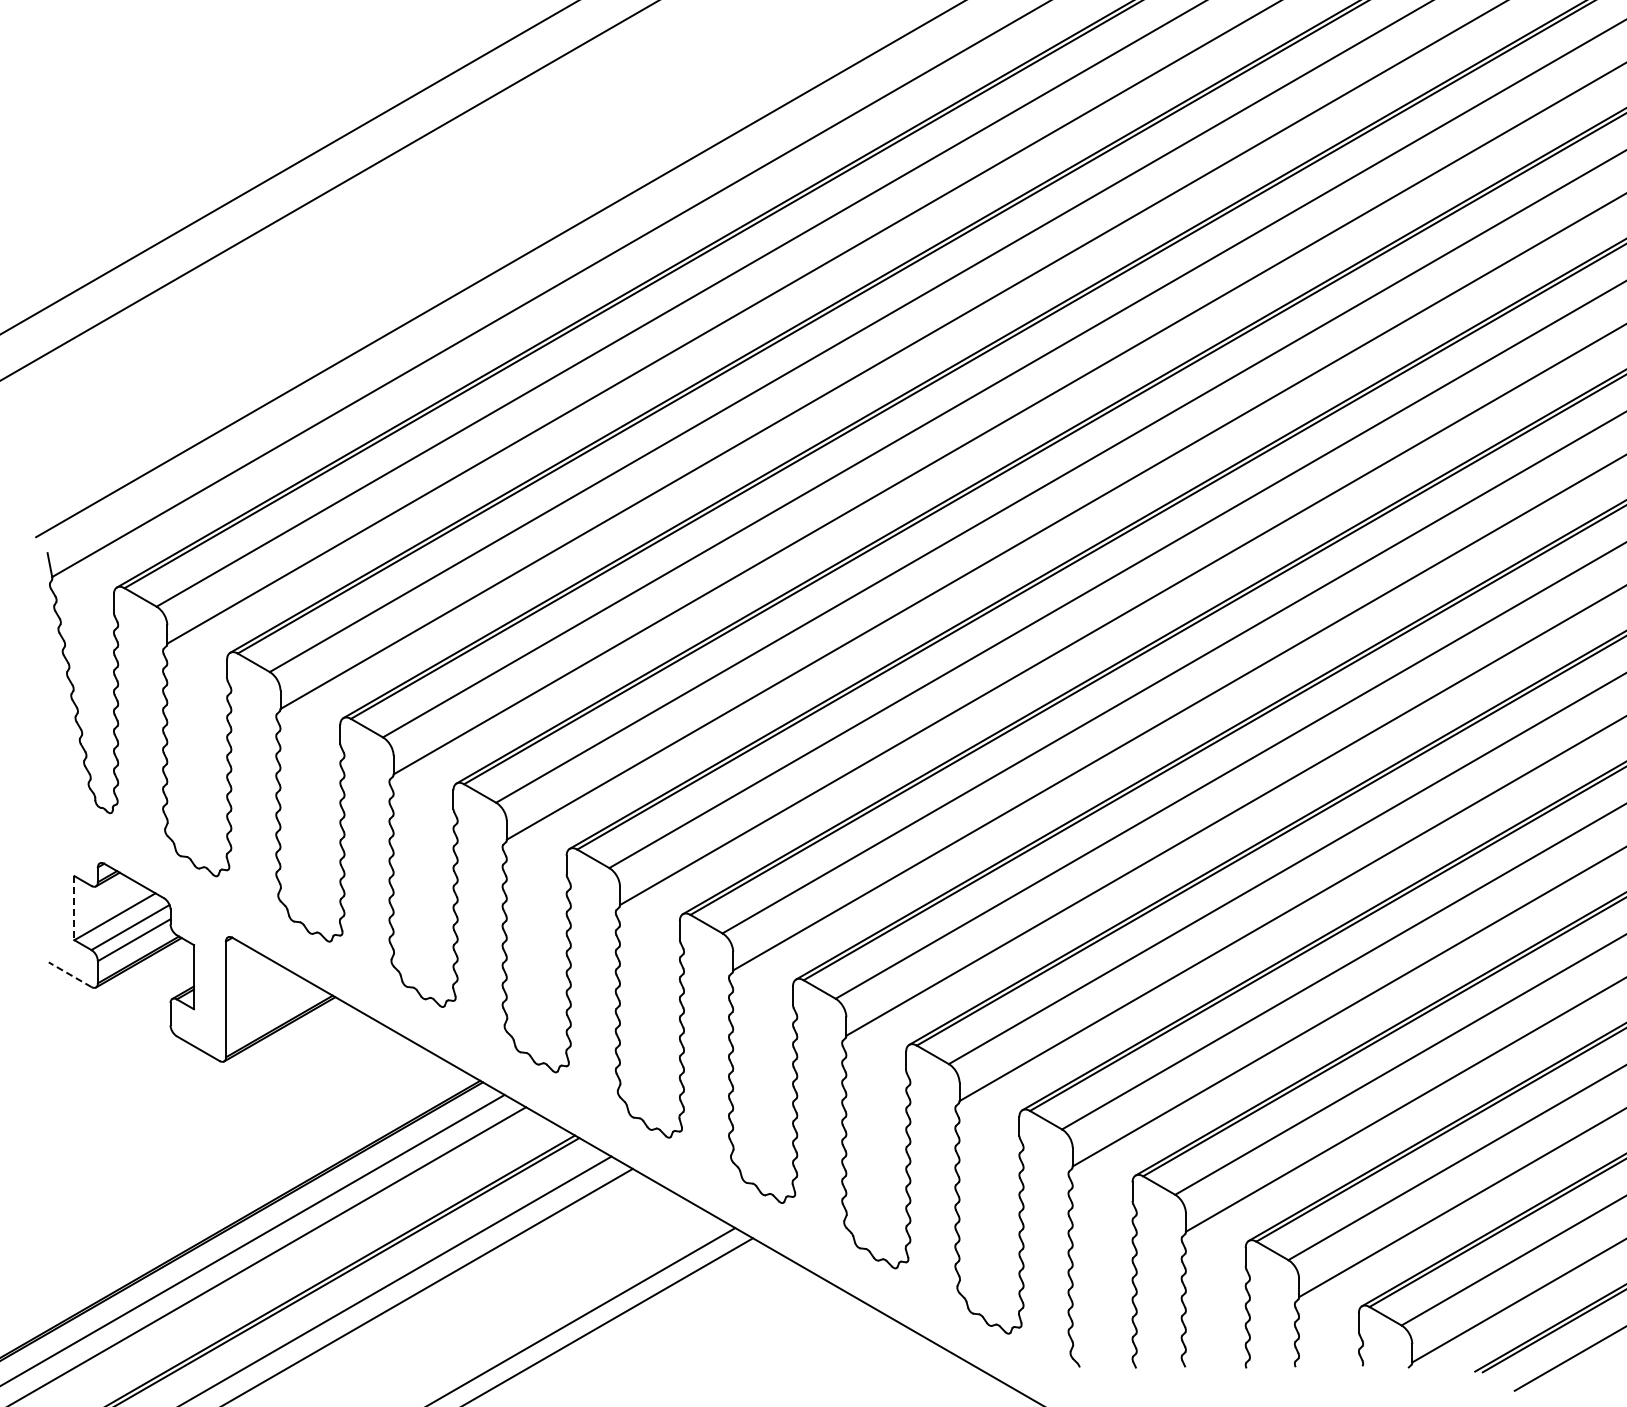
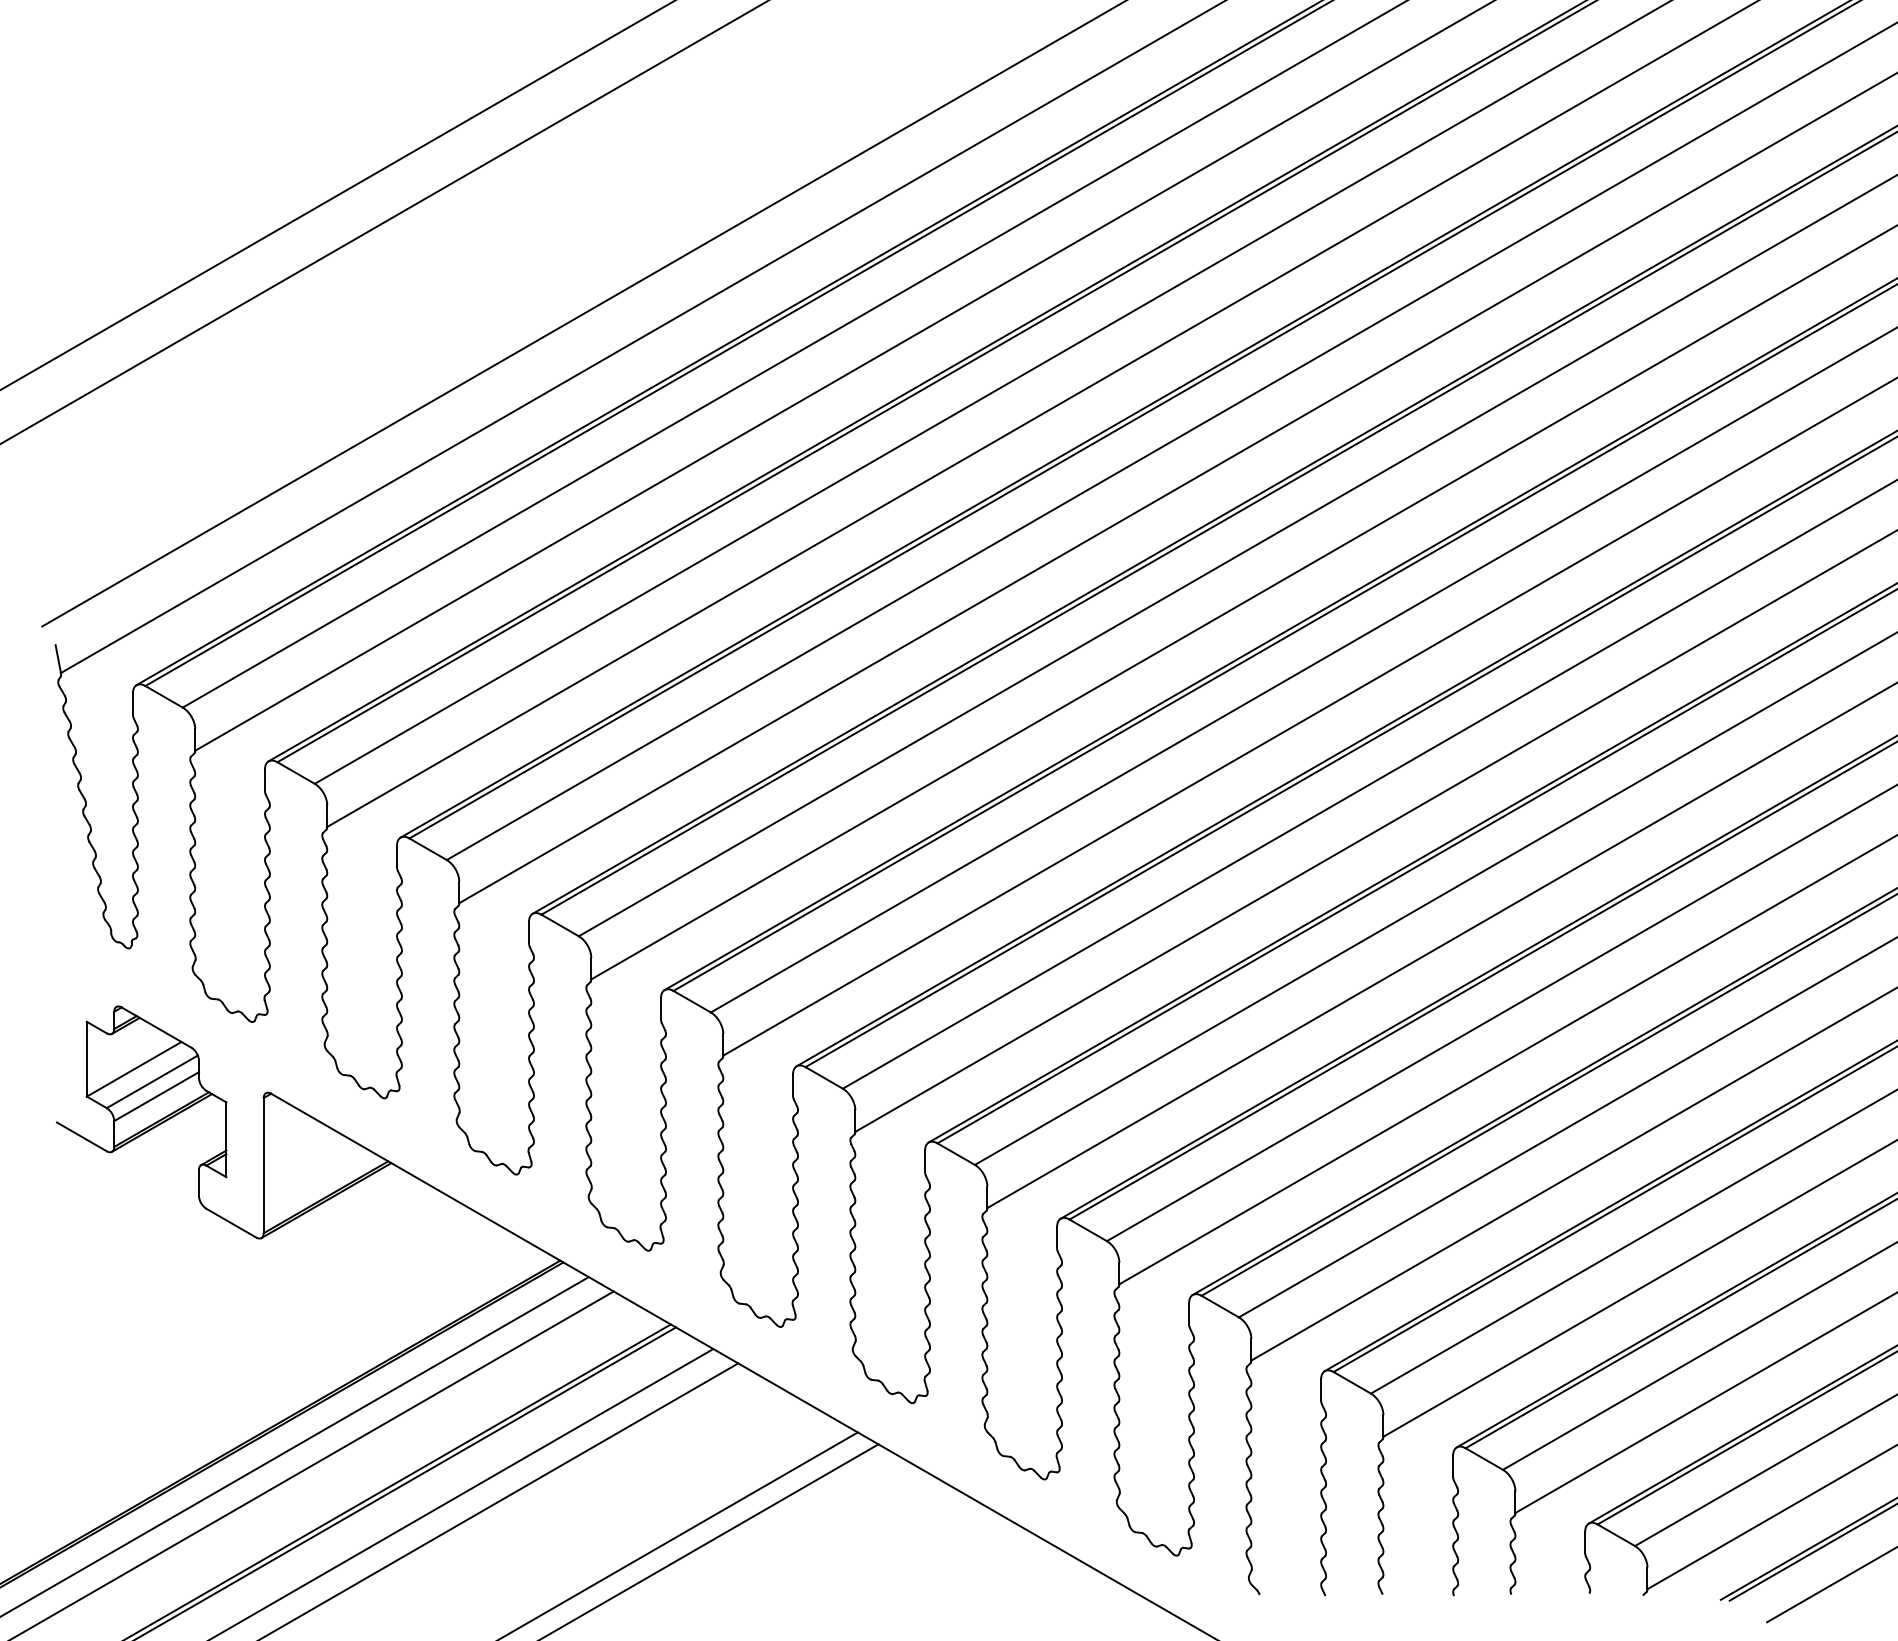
line: (74, 908) -> (86, 1059), dashed -> solid
line: (70, 974) -> (82, 1136), dashed -> solid

